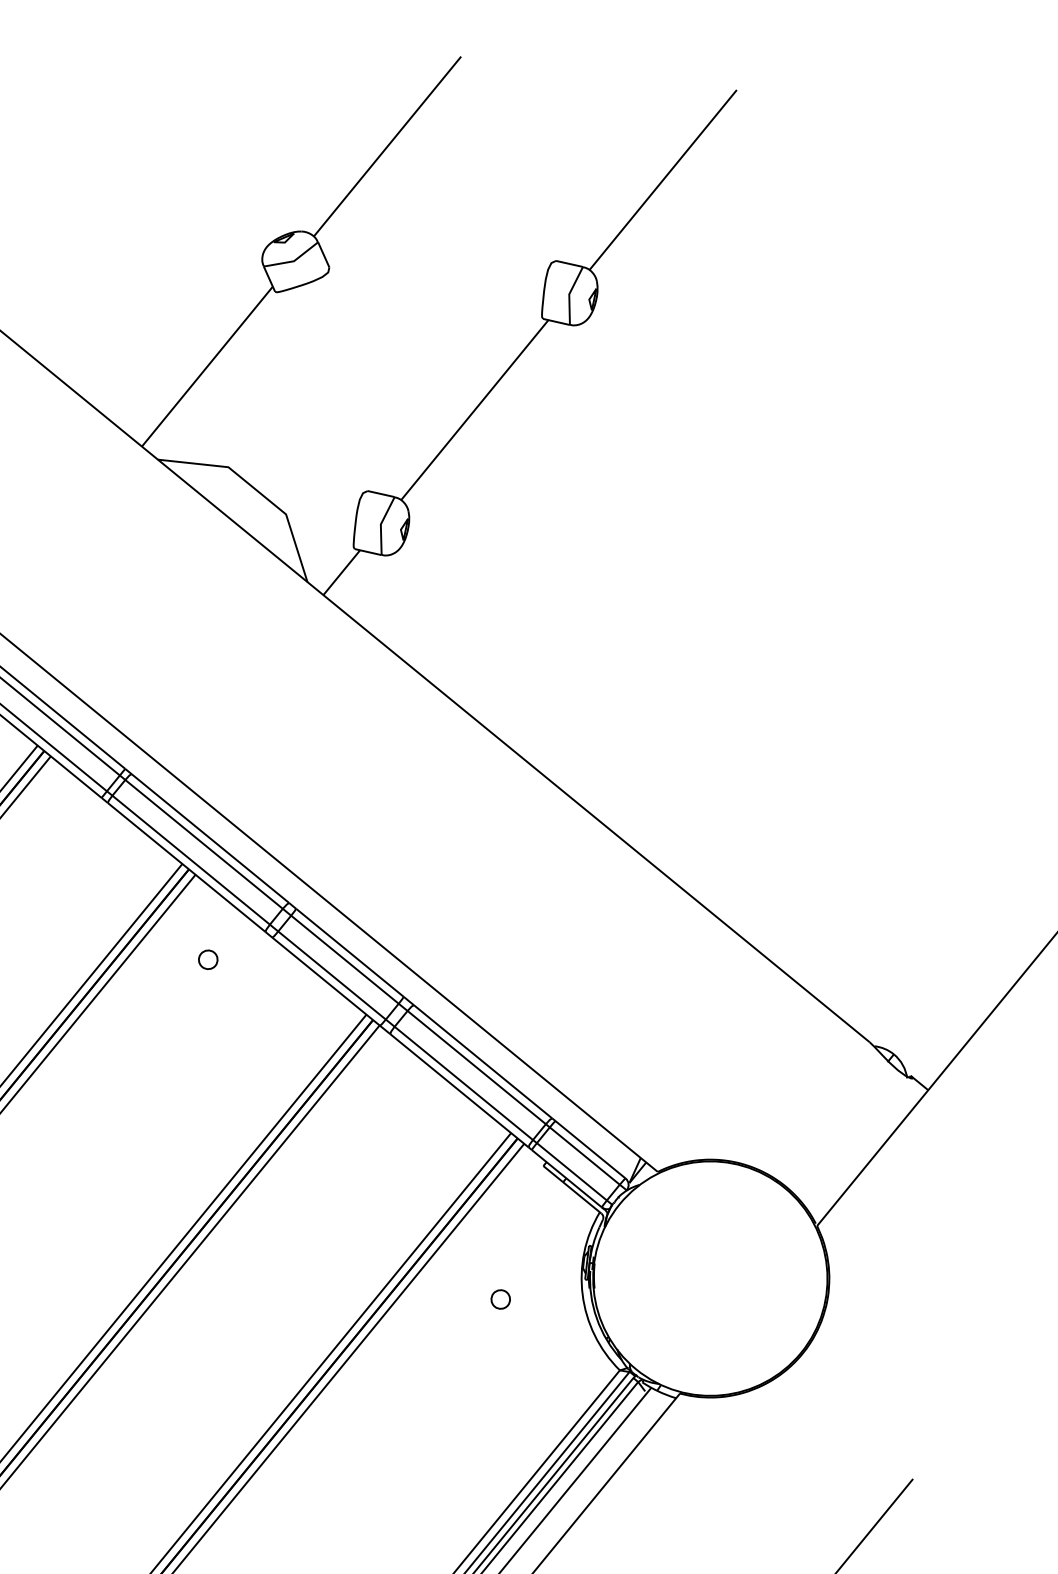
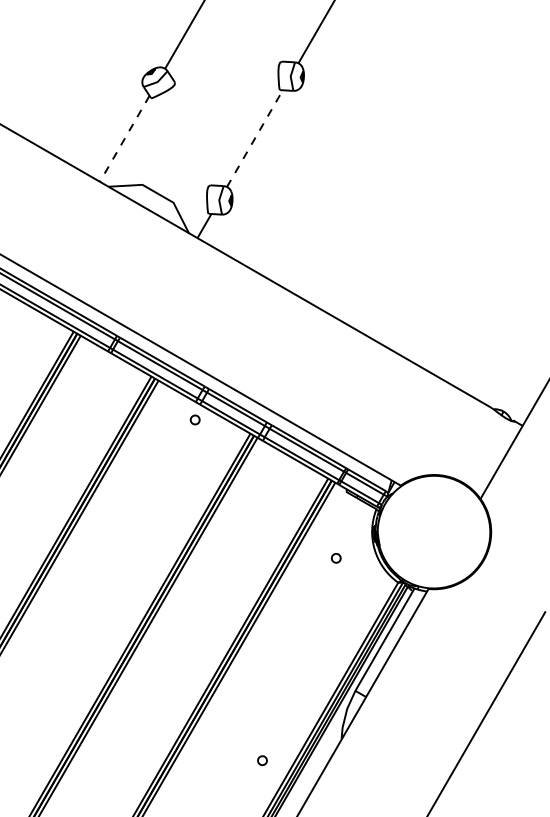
line: (206, 365) -> (124, 138), solid -> dashed
line: (474, 409) -> (254, 138), solid -> dashed
part: (206, 958) -> (194, 419), moved

